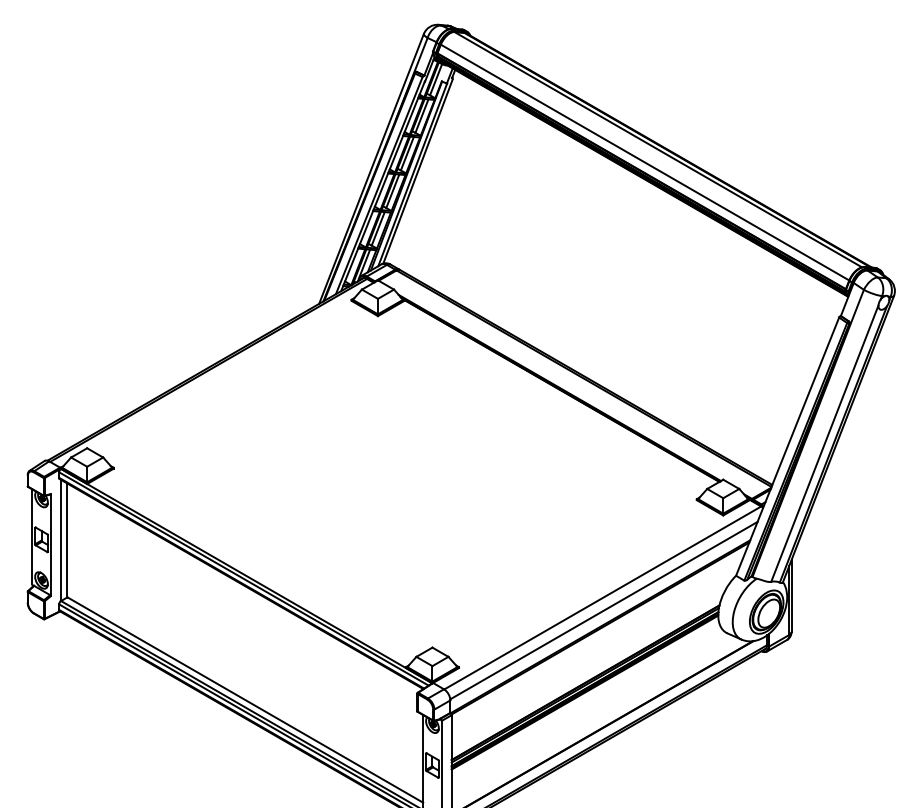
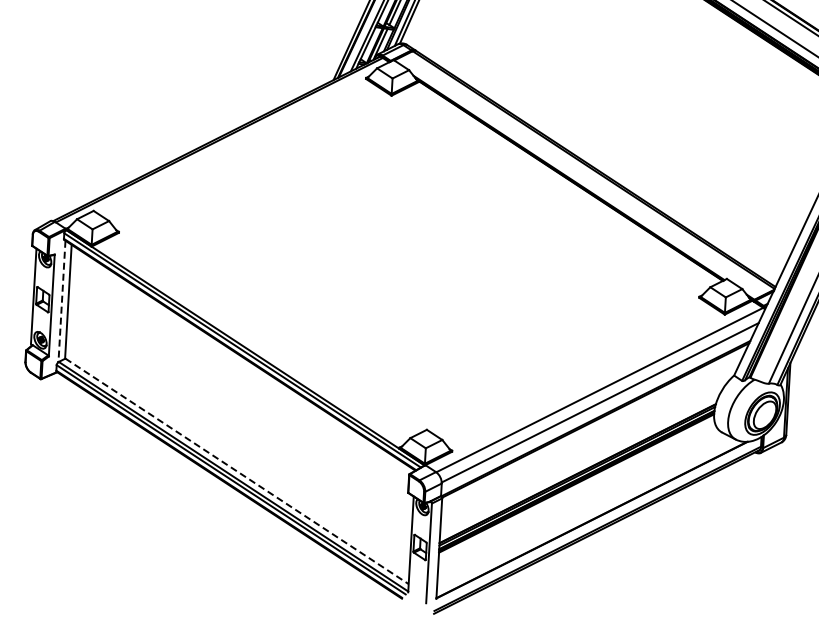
line: (60, 540) -> (61, 301), solid -> dashed
line: (245, 700) -> (237, 471), solid -> dashed

